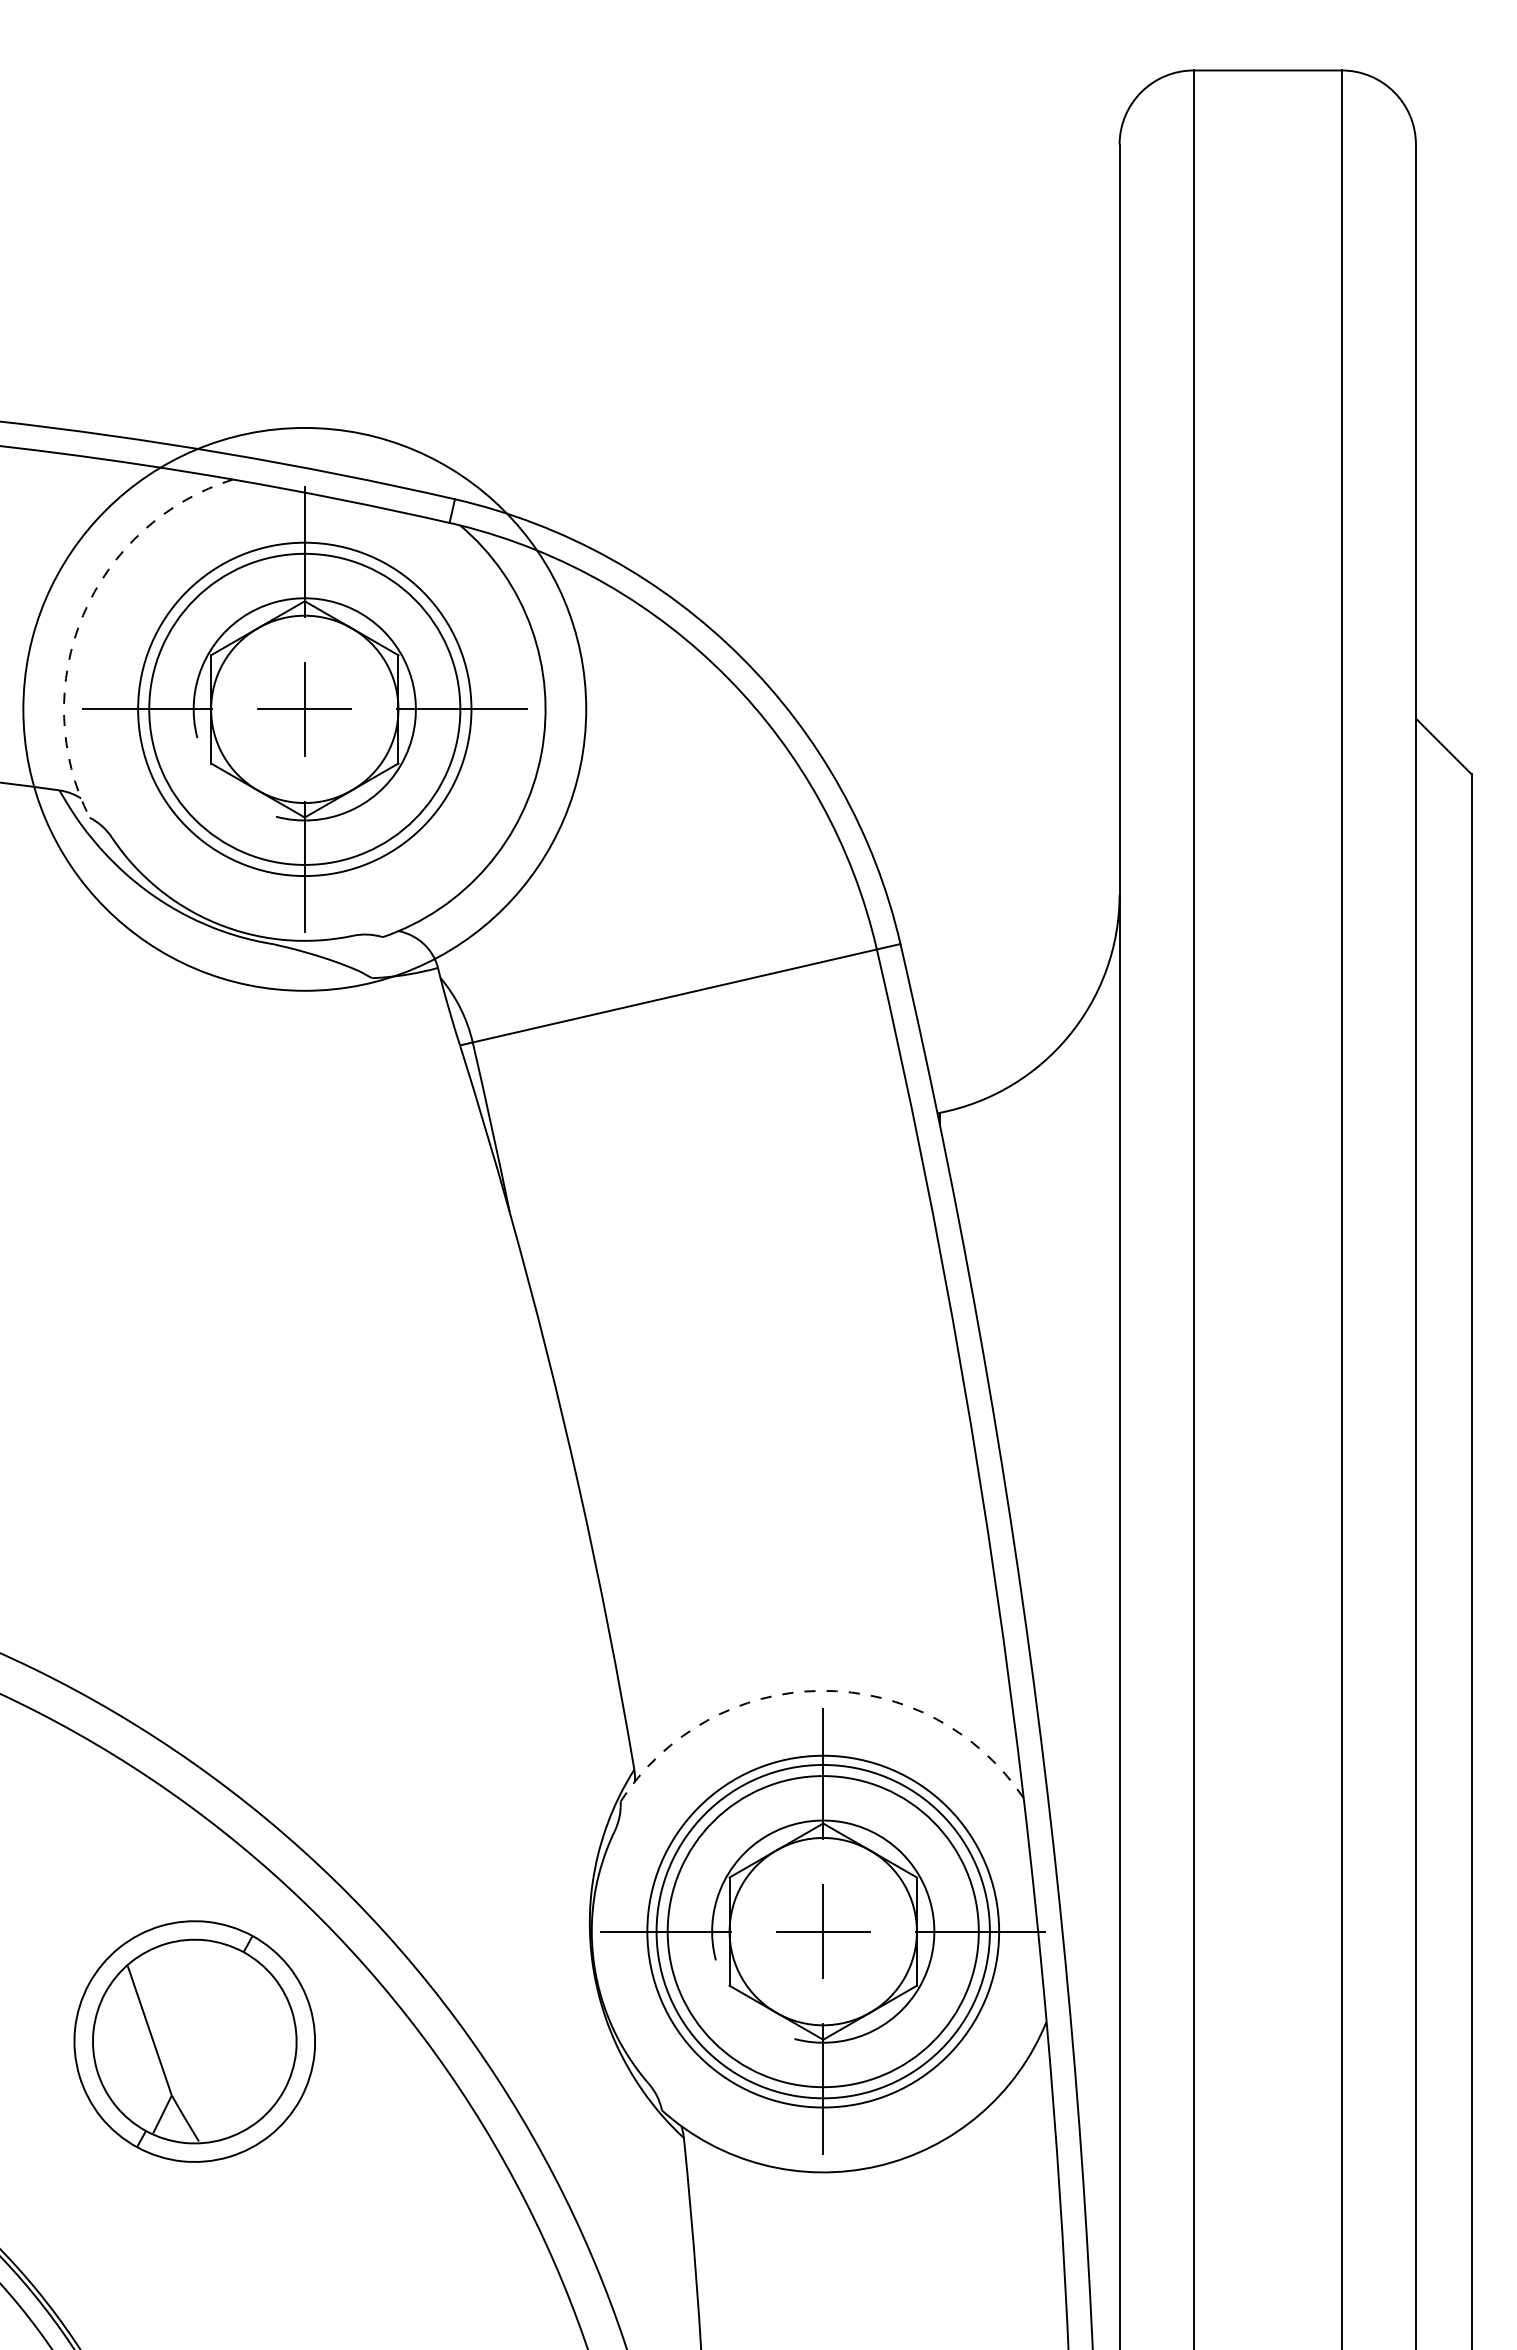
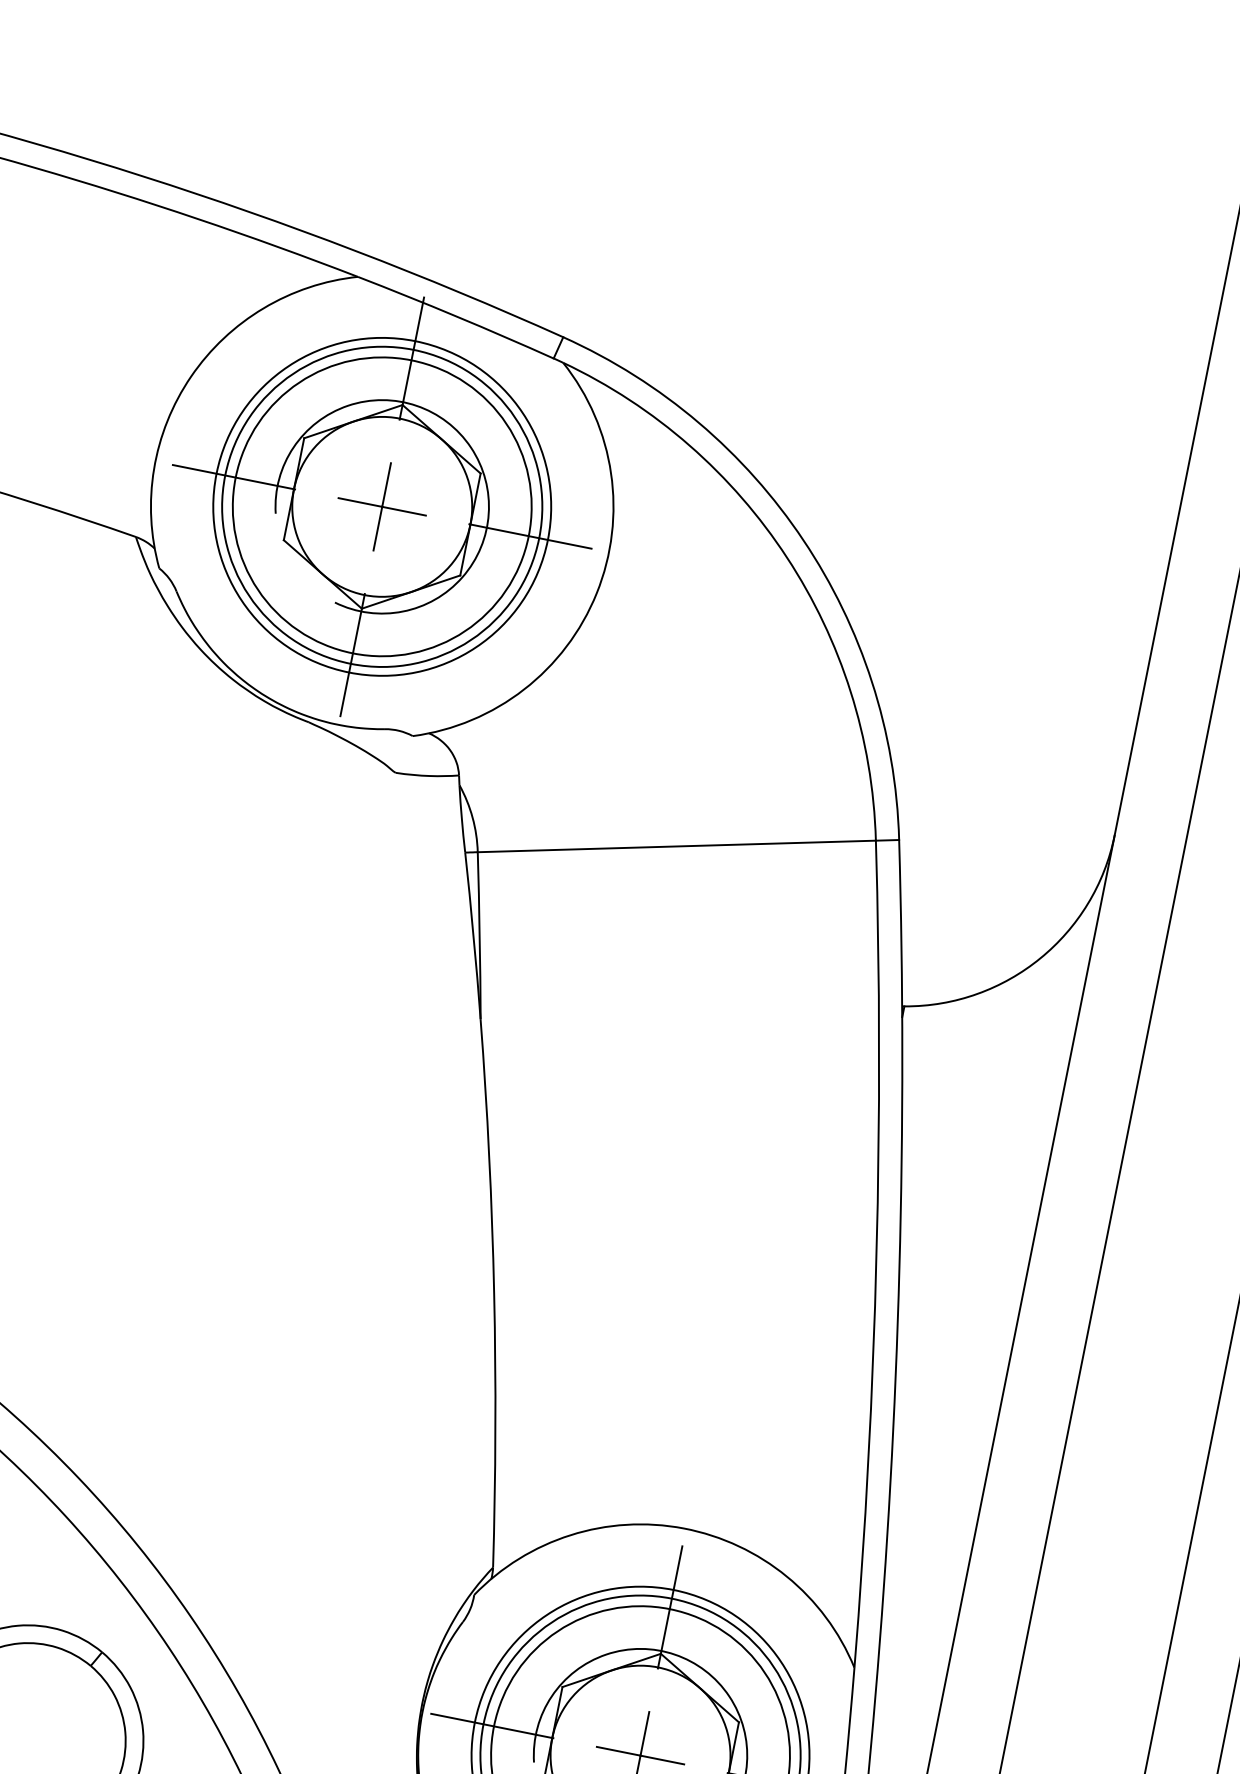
arc: (83, 615) -> (191, 376), dashed -> solid
circle: (304, 709) -> (381, 506), size x0.62
arc: (821, 1690) -> (684, 1528), dashed -> solid

